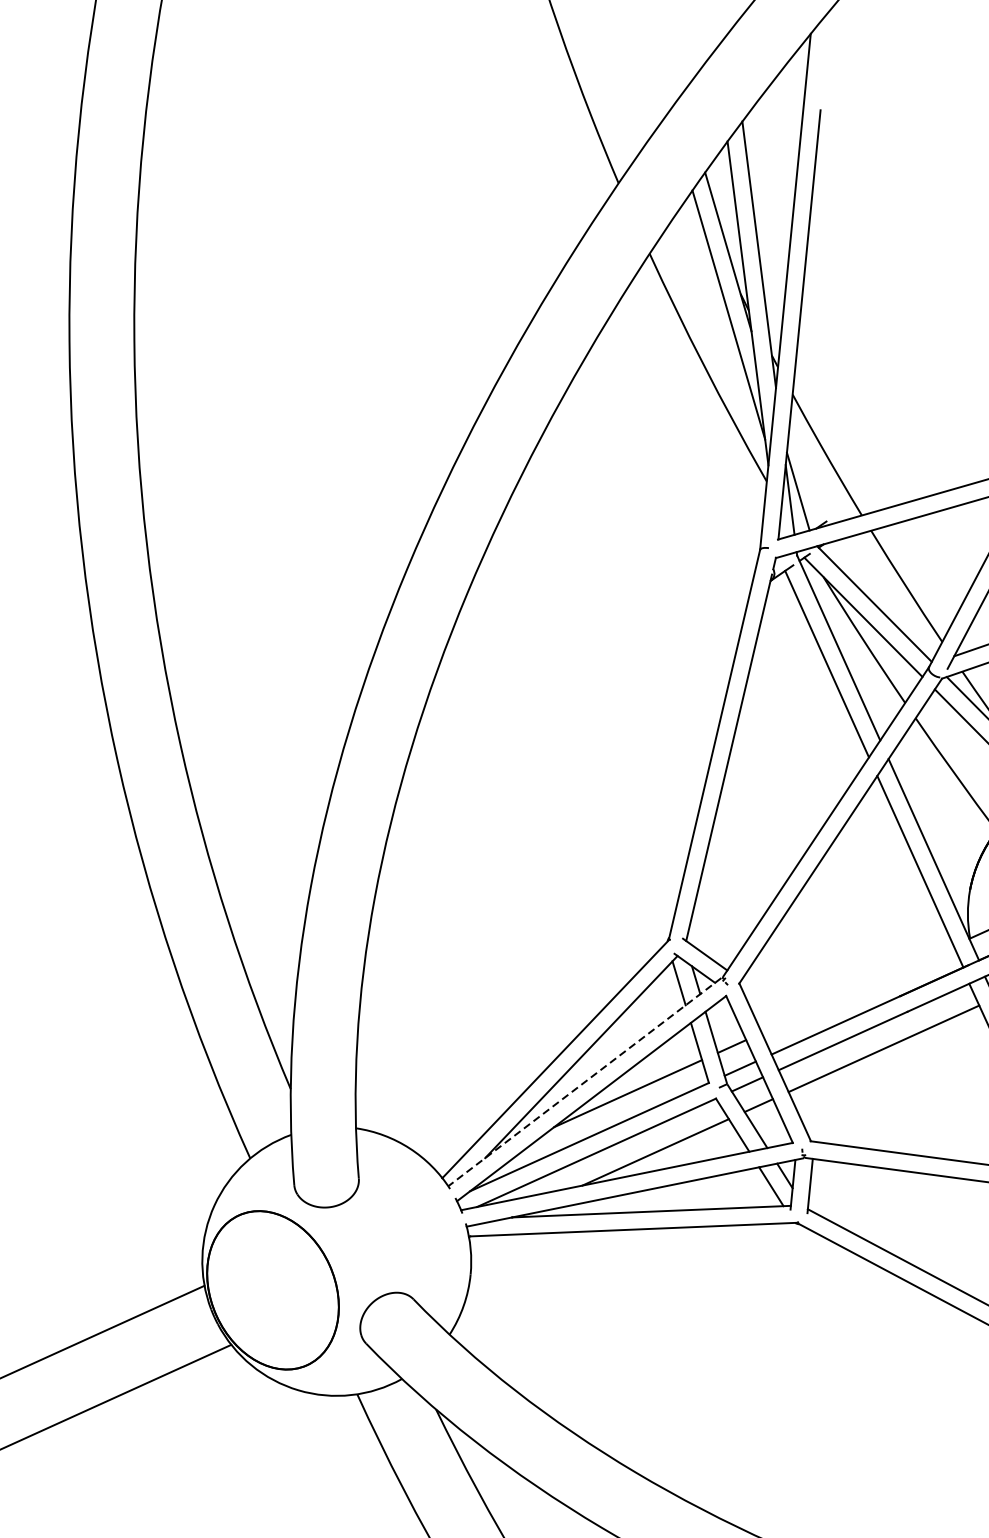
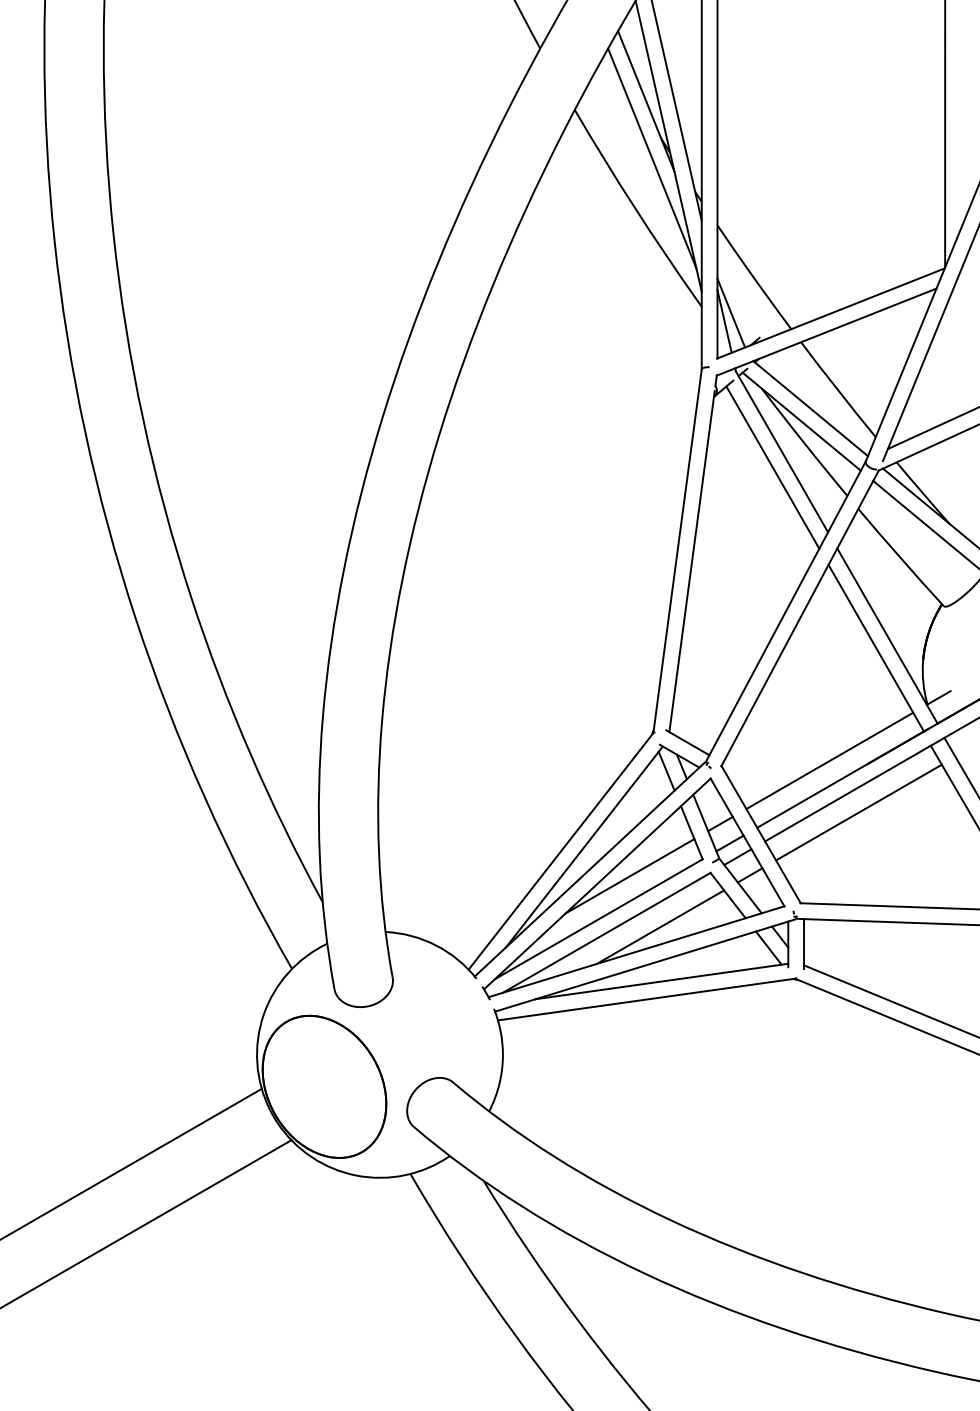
line: (857, 988) -> (829, 760), added
line: (584, 1082) -> (589, 869), dashed -> solid

